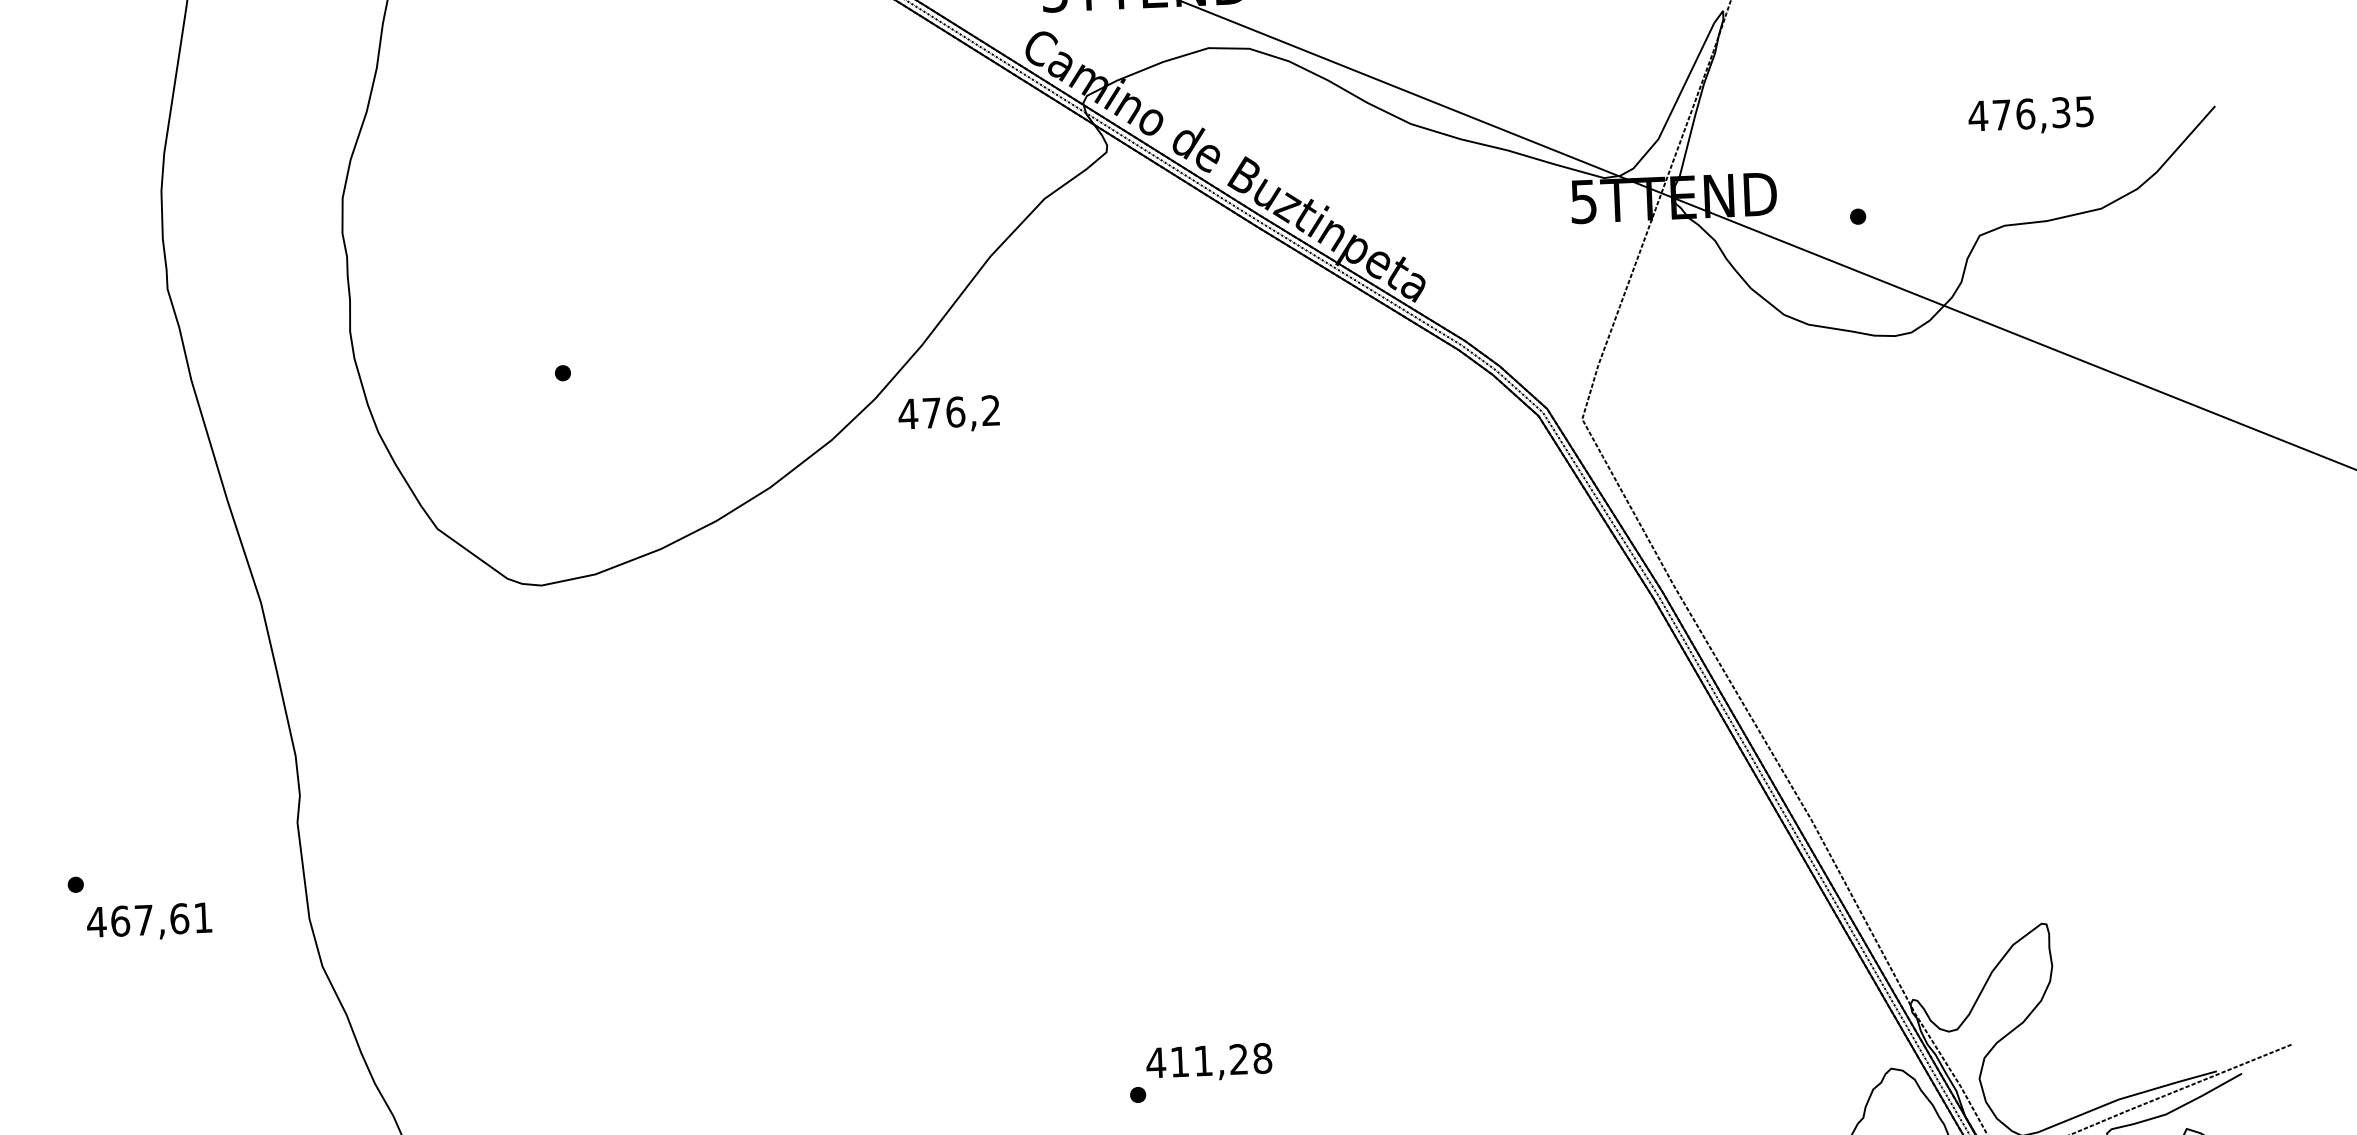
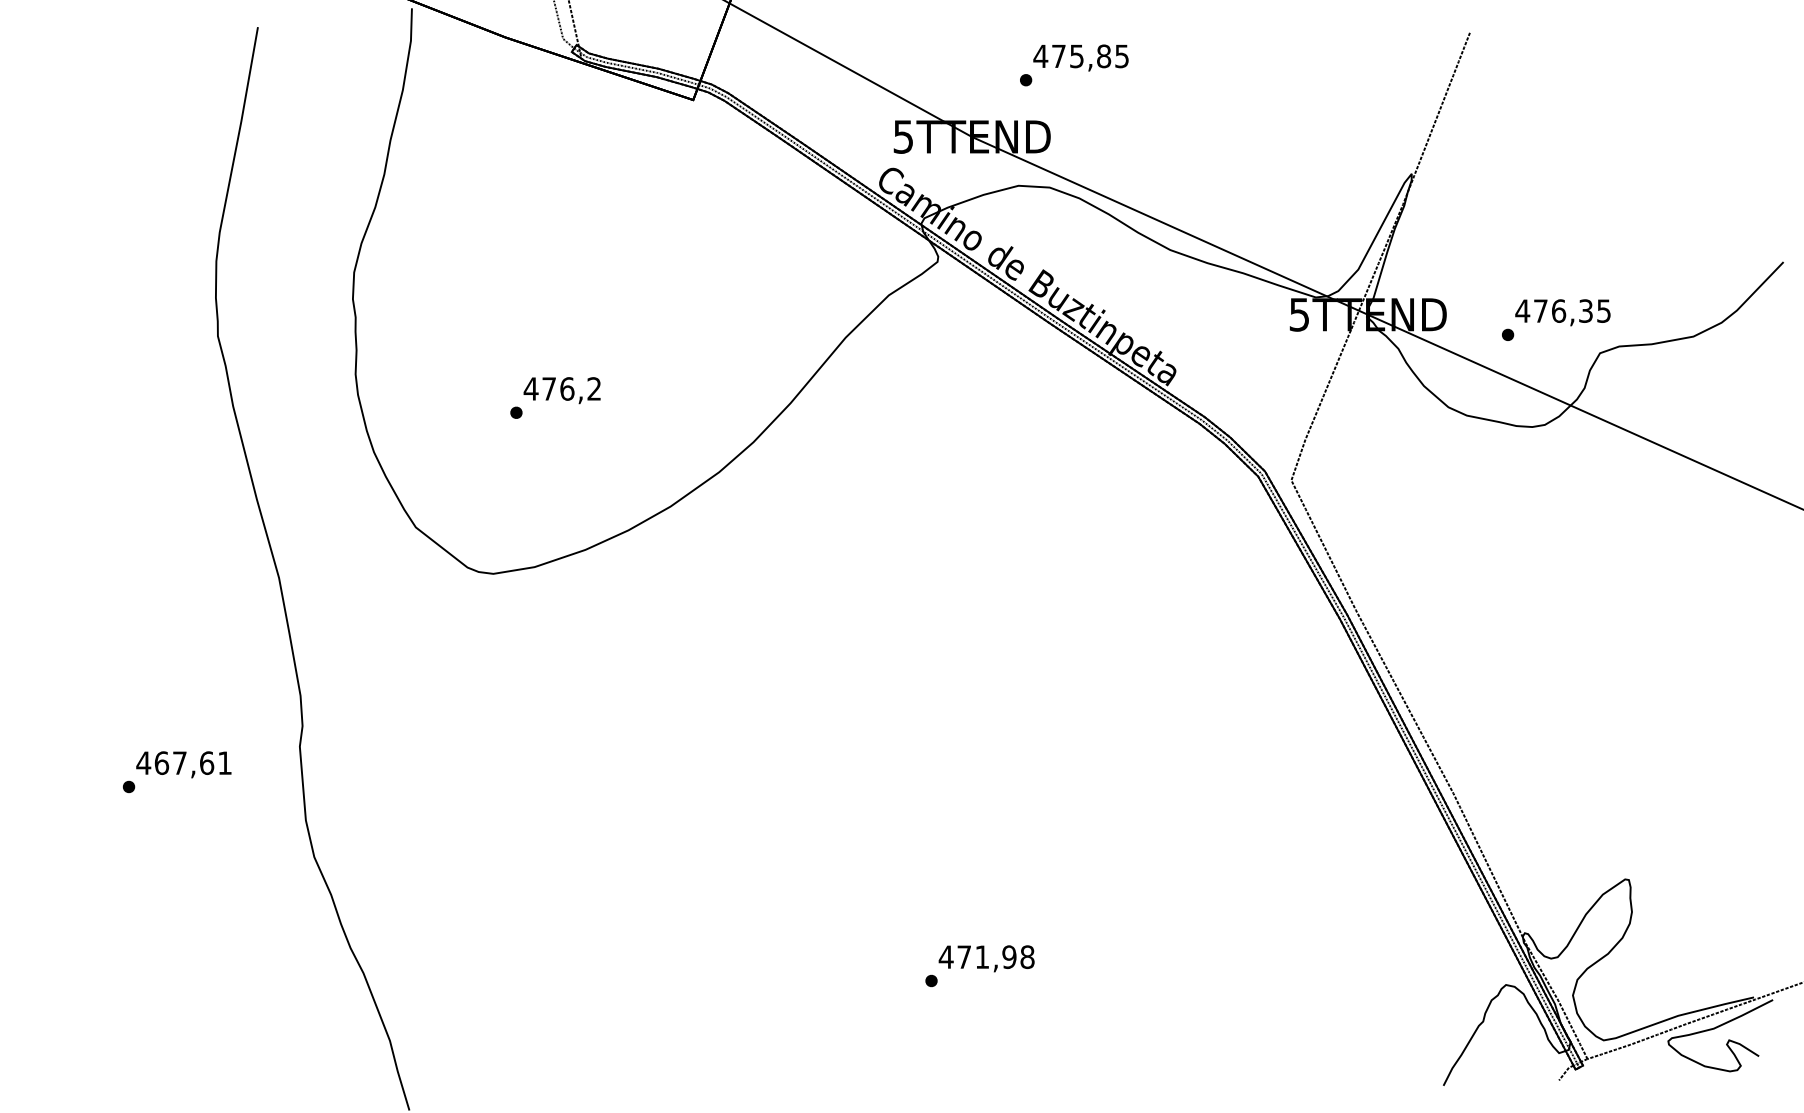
text: (2030, 115) -> (1562, 312), moved
text: (948, 414) -> (561, 390), moved
text: (148, 921) -> (183, 764), moved
text: (1208, 1061) -> (986, 957), 411,28 -> 471,98

